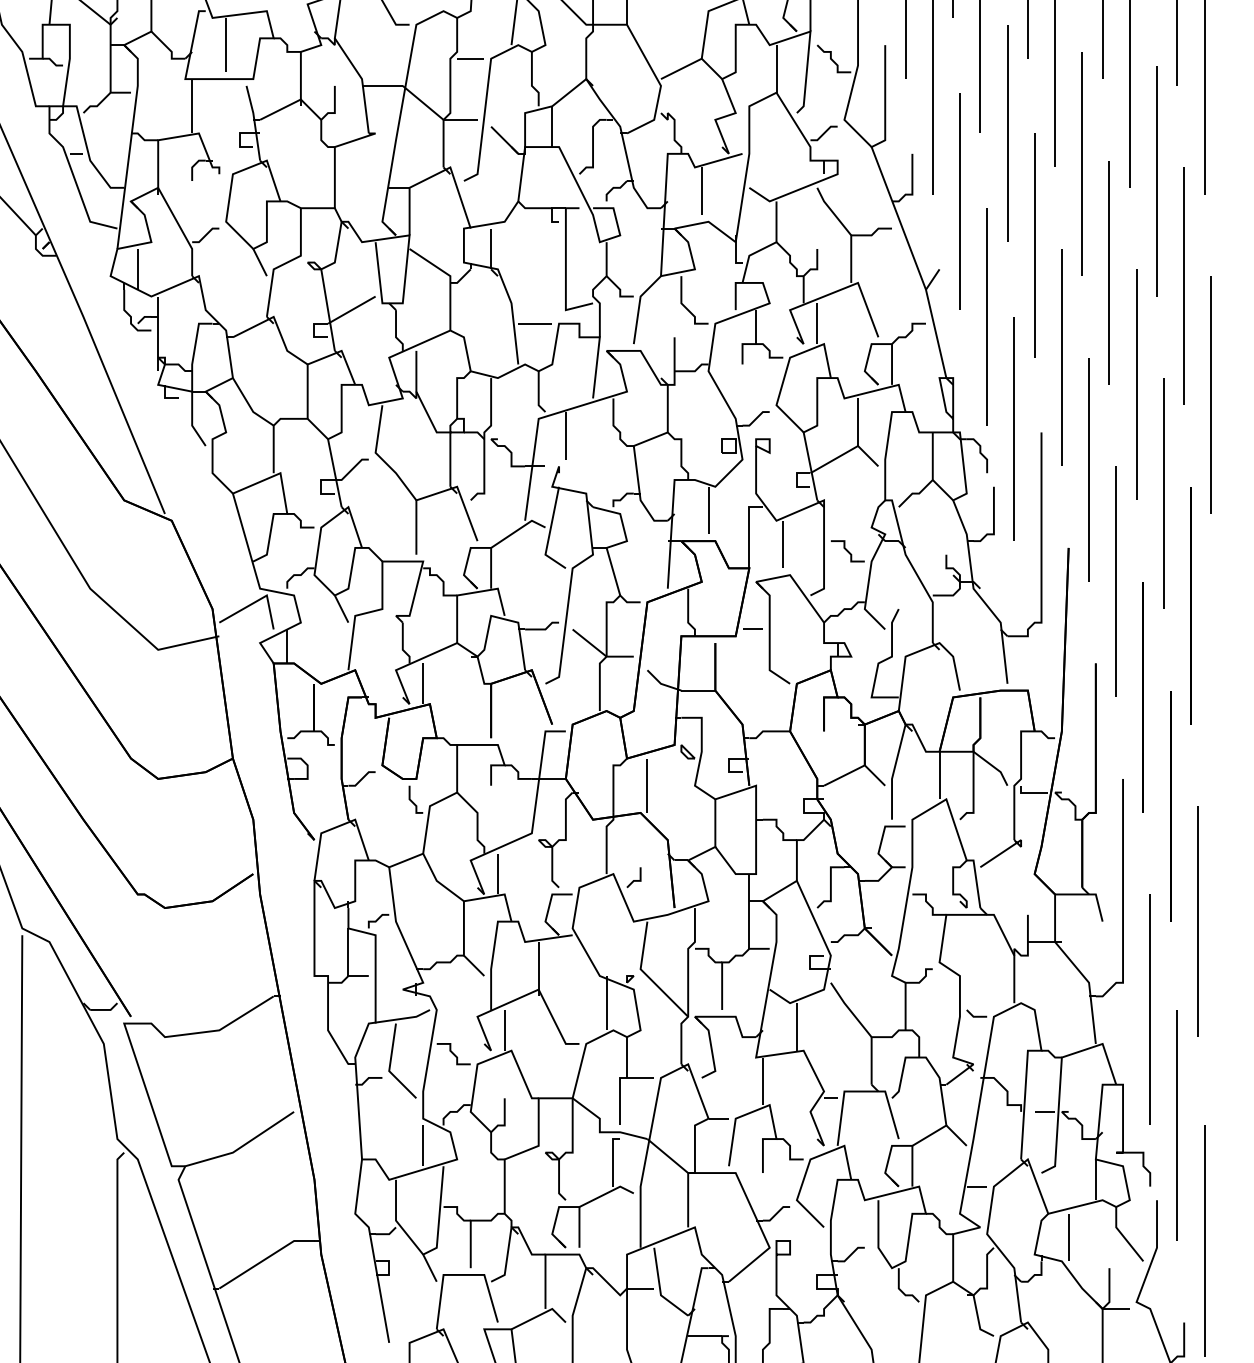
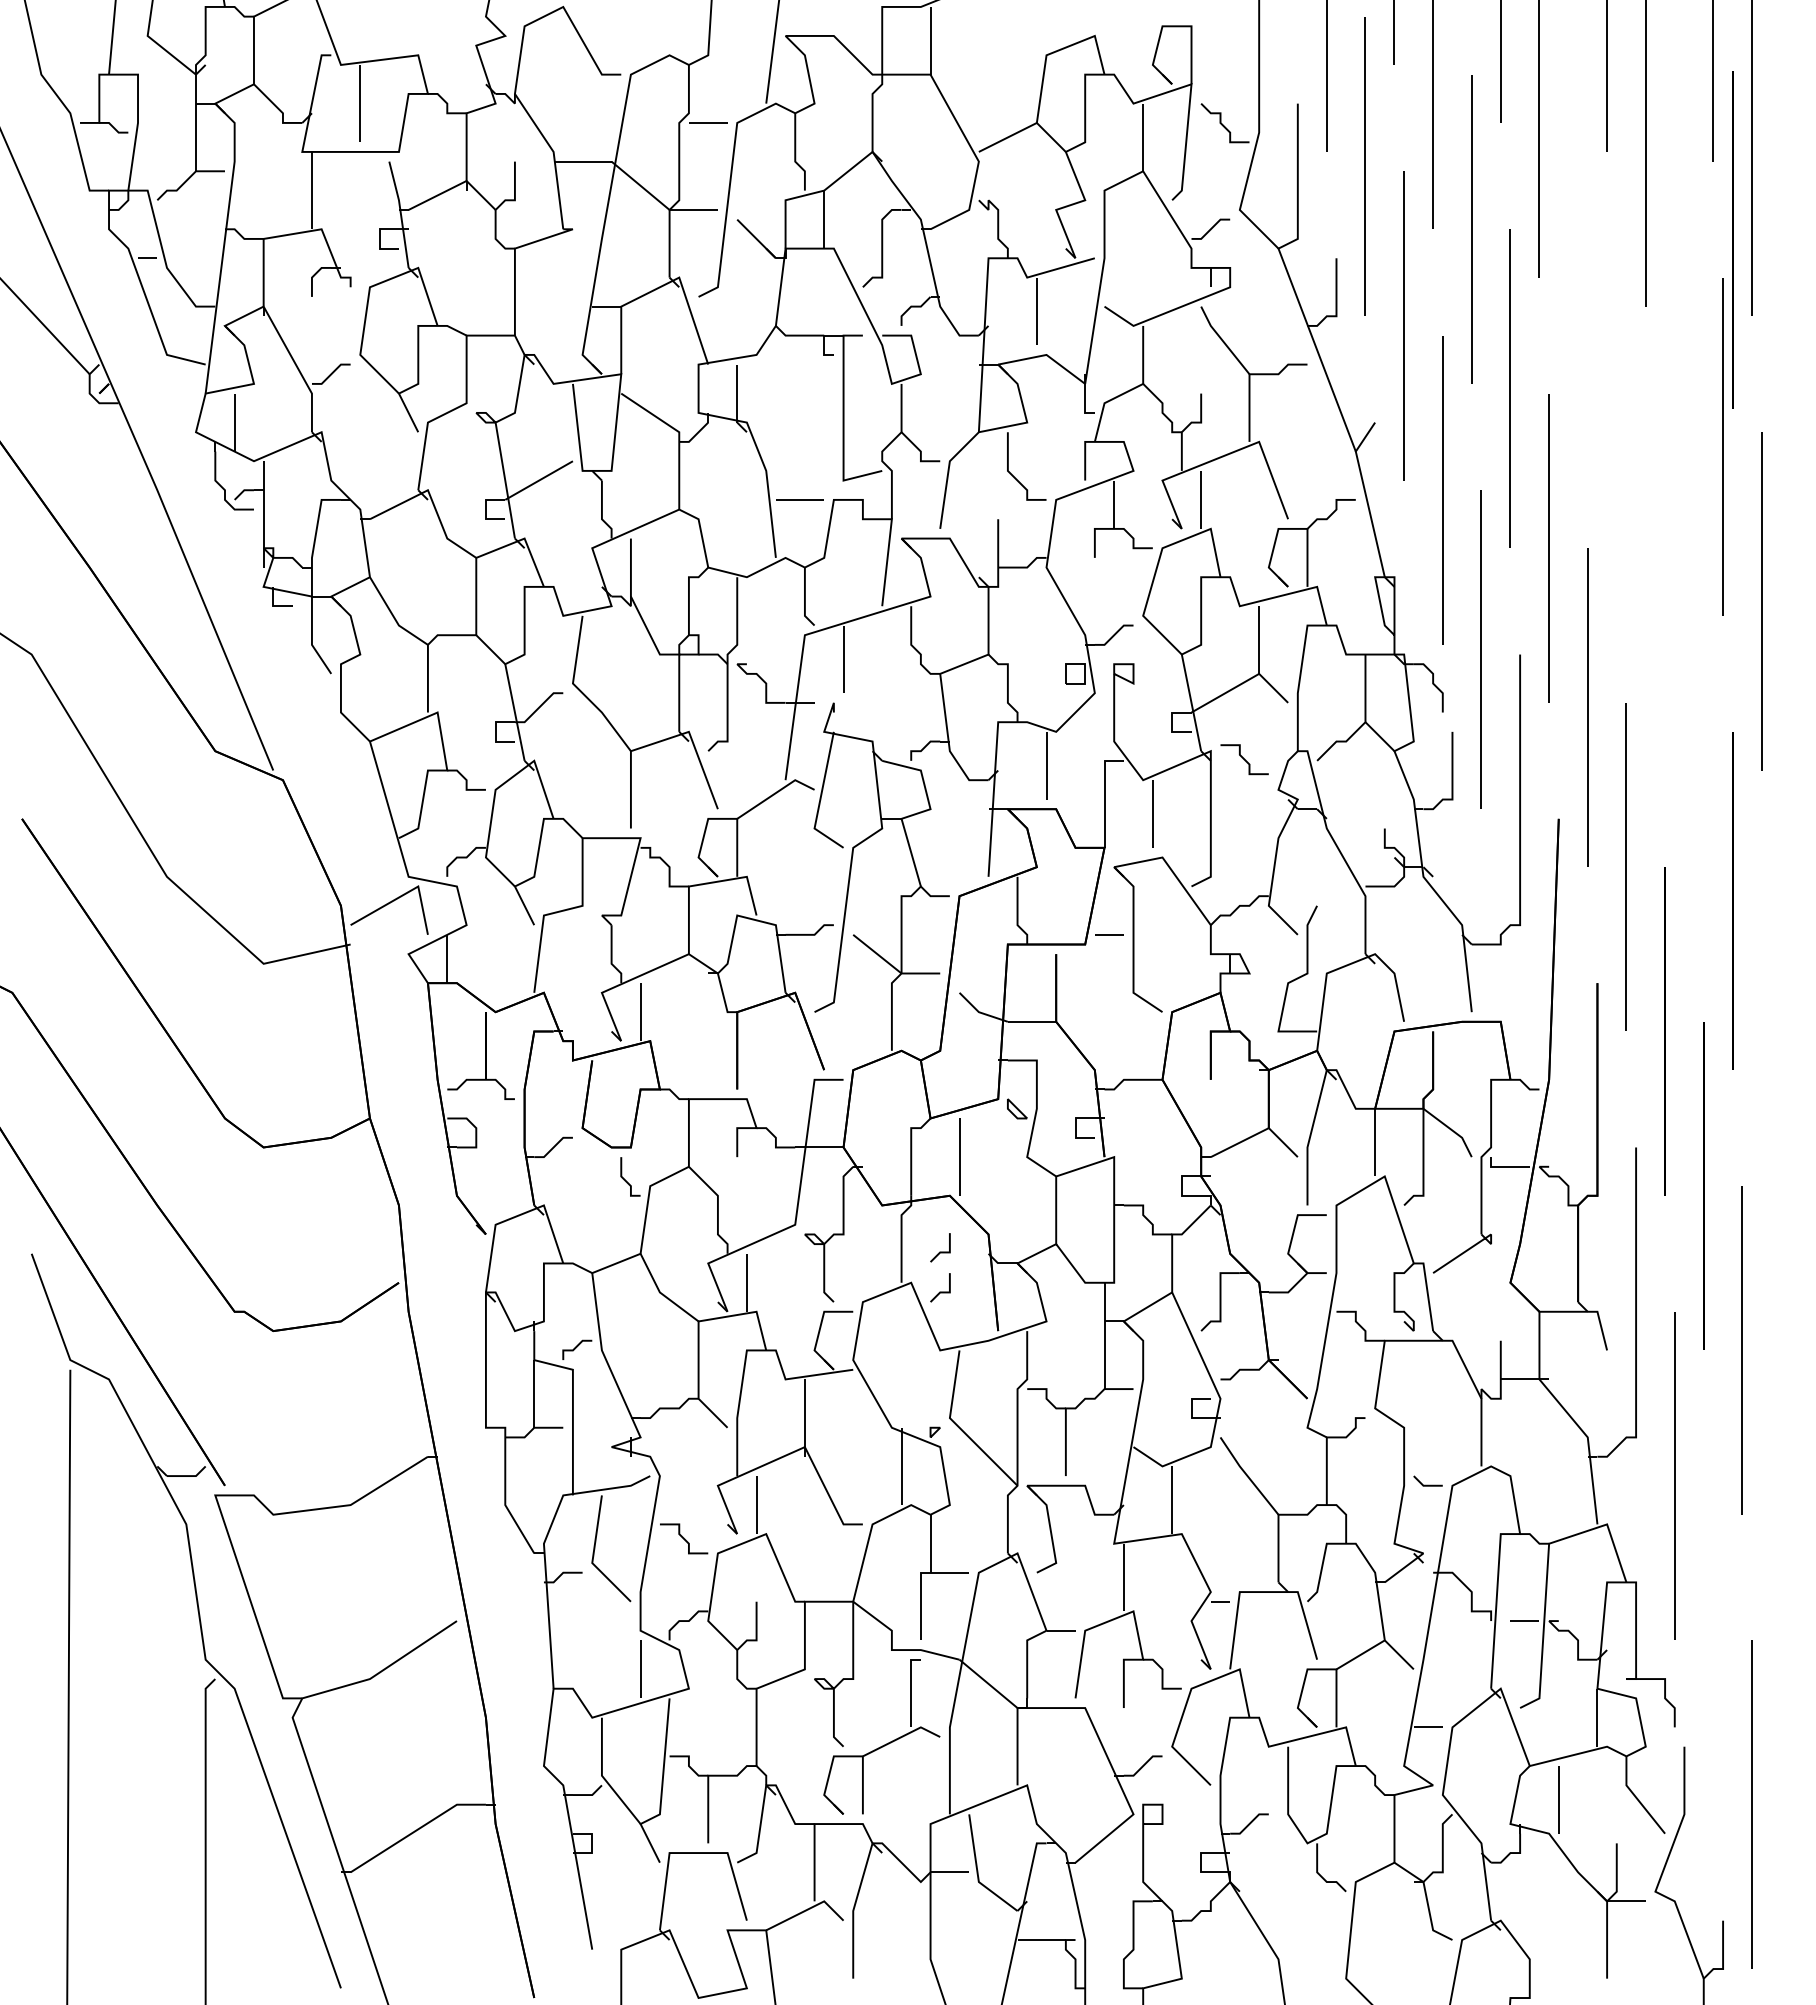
line: (1190, 140) -> (1732, 239), added
line: (1081, 163) -> (1577, 272), removed
line: (1156, 180) -> (1683, 296), removed
line: (1109, 272) -> (1616, 427), removed
line: (1135, 384) -> (1654, 586), removed
line: (1163, 493) -> (1693, 741), removed
curve: (847, 551) -> (1244, 759), moved
line: (634, 852) -> (940, 1251), added
line: (1176, 1125) -> (1712, 1640), removed

